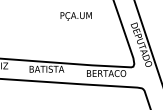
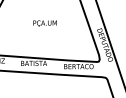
text: (75, 16) -> (44, 23), moved

